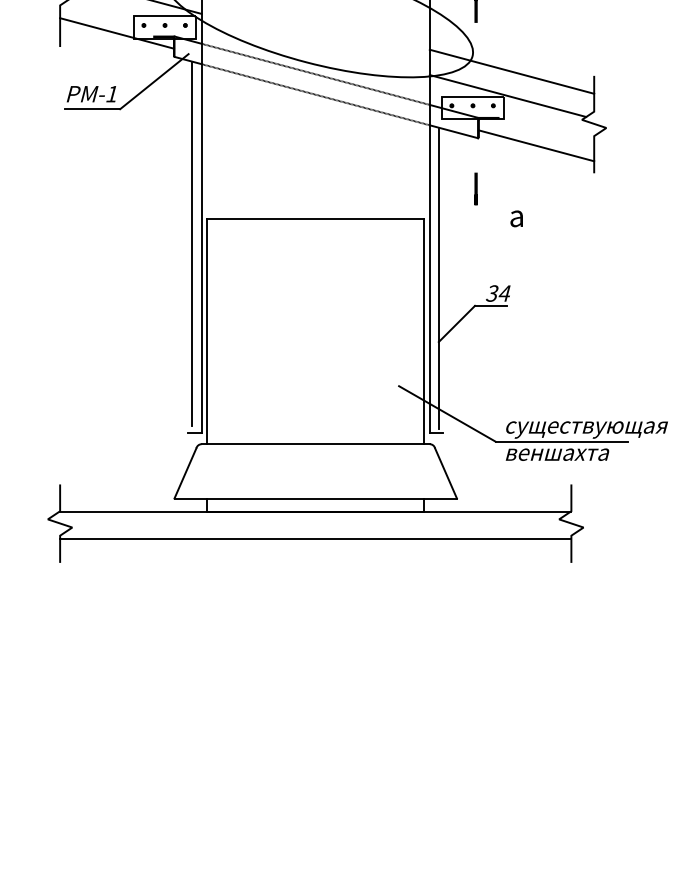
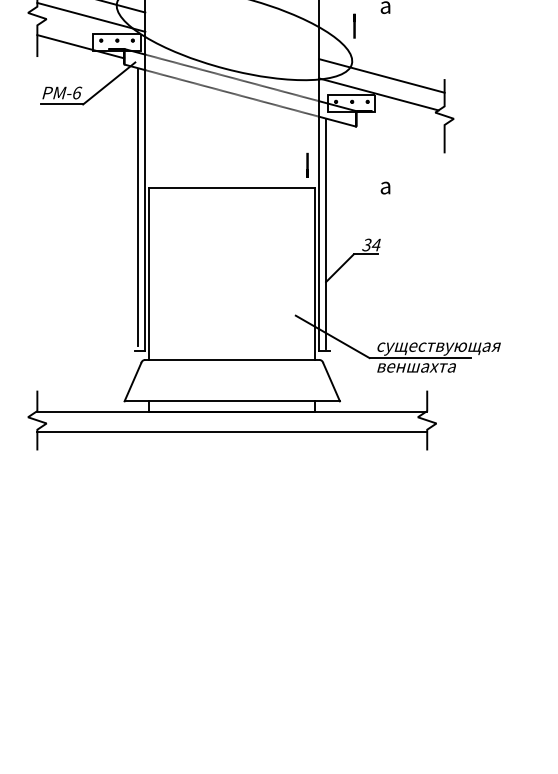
text: (112, 93) -> (77, 92), -1 -> -6
line: (536, 145) -> (400, 132), removed
line: (476, 187) -> (307, 164), moved

